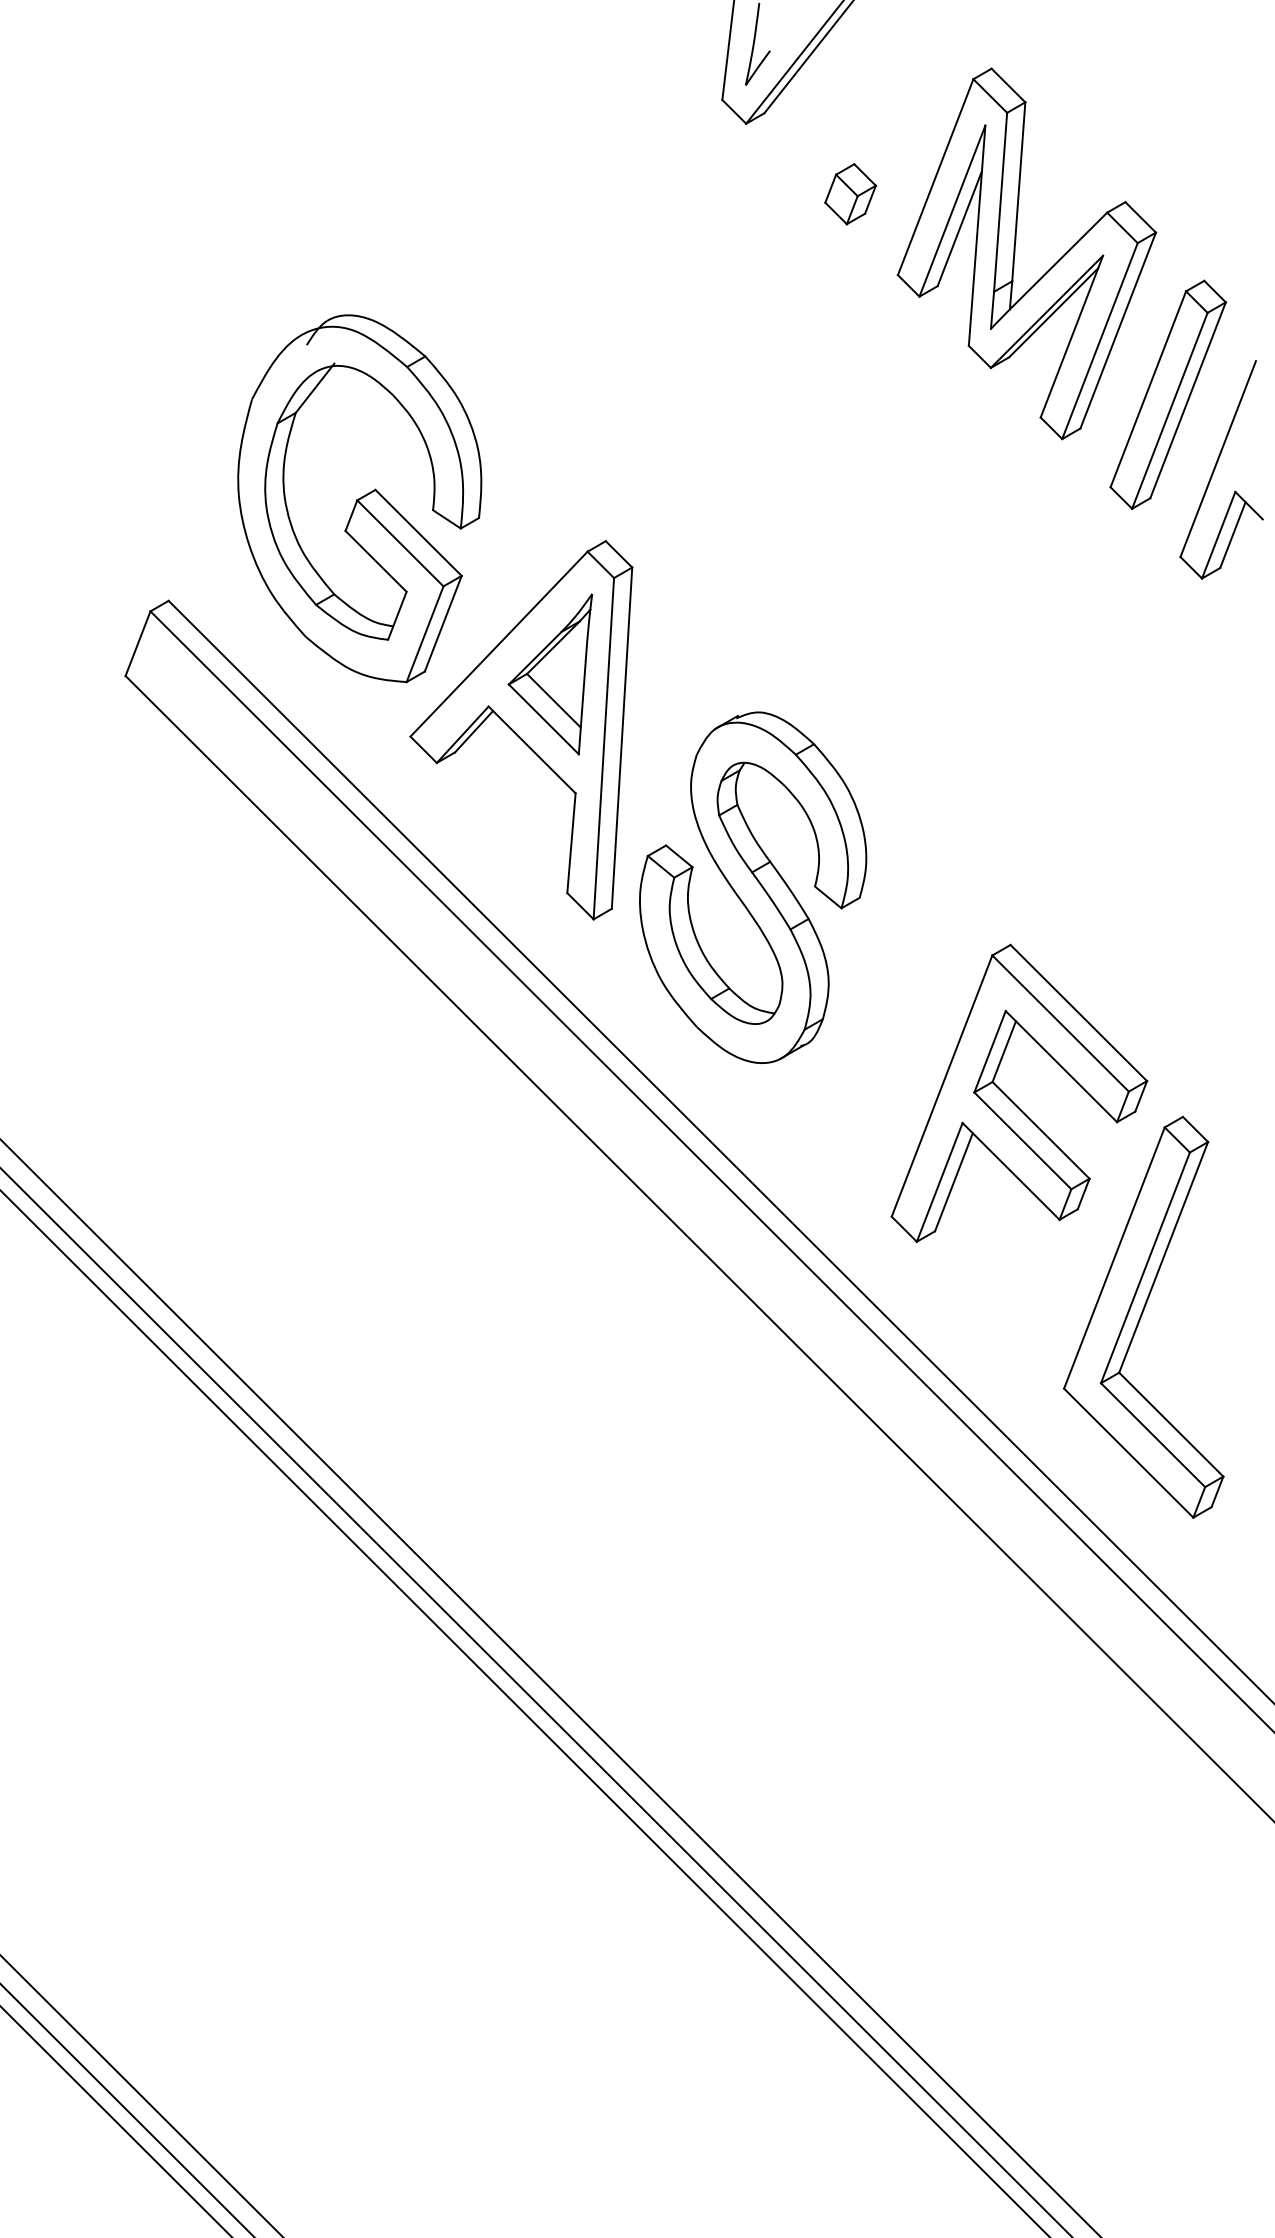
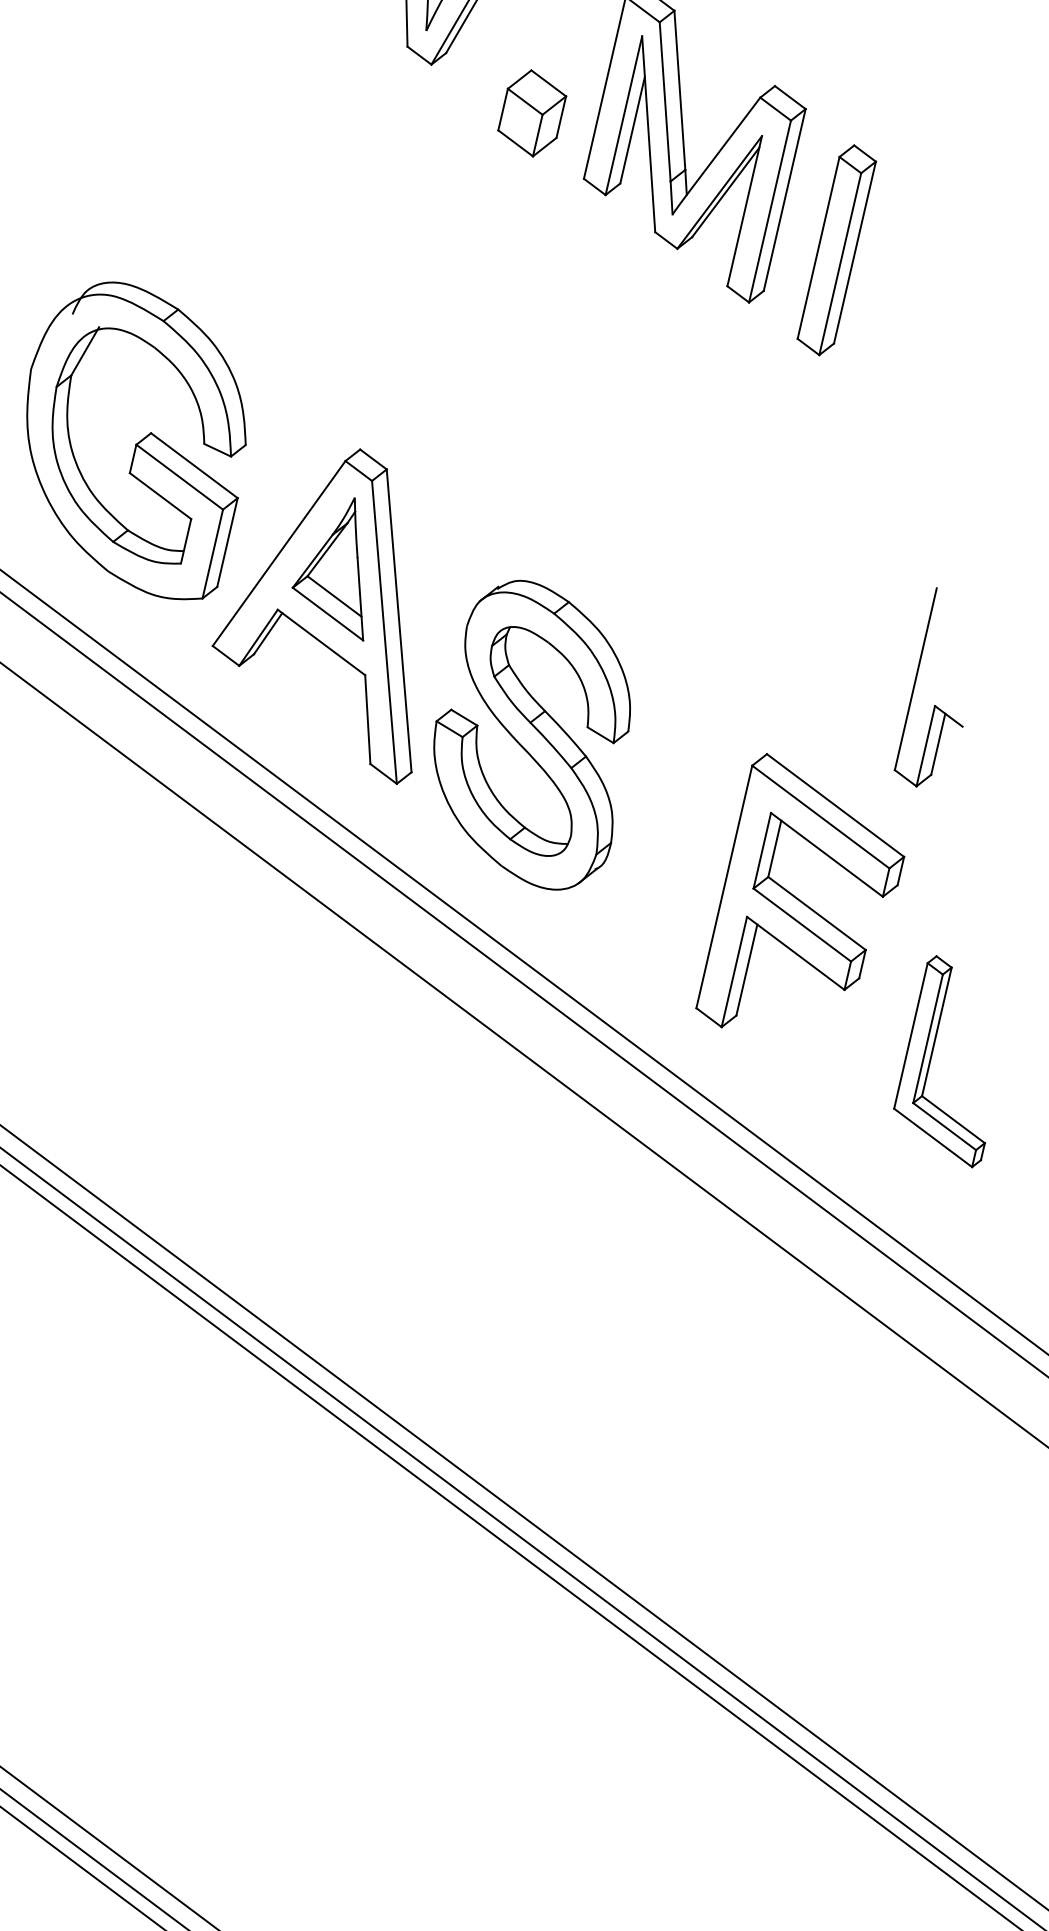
part: (850, 194) -> (532, 113), size x1.6
part: (1221, 469) -> (919, 687), moved
part: (1143, 1316) -> (930, 1064), size x0.6

